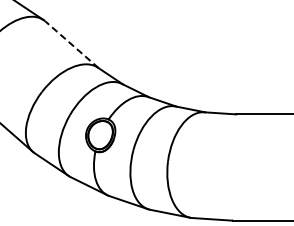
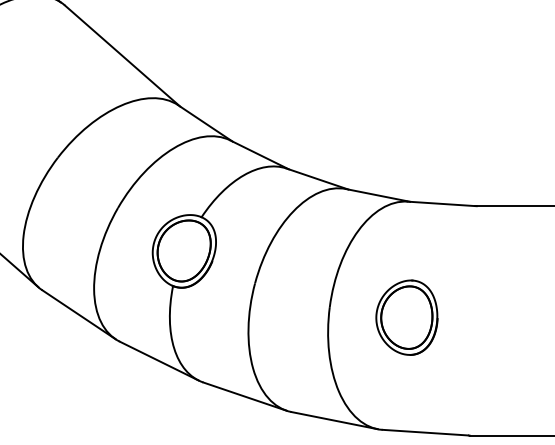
line: (72, 44) -> (123, 55), dashed -> solid
part: (203, 165) -> (406, 316), added

